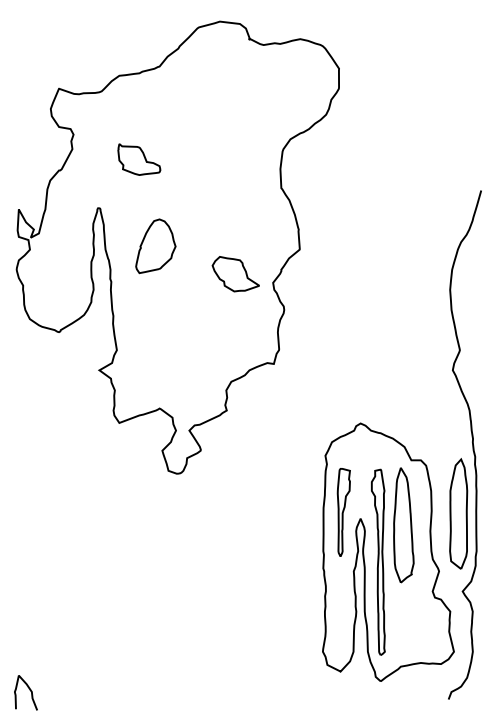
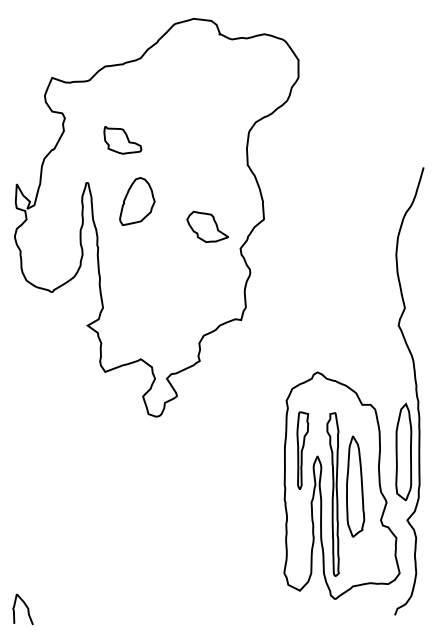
part: (155, 246) -> (137, 201), moved
part: (235, 274) -> (207, 227), moved
part: (403, 525) -> (355, 486), moved

